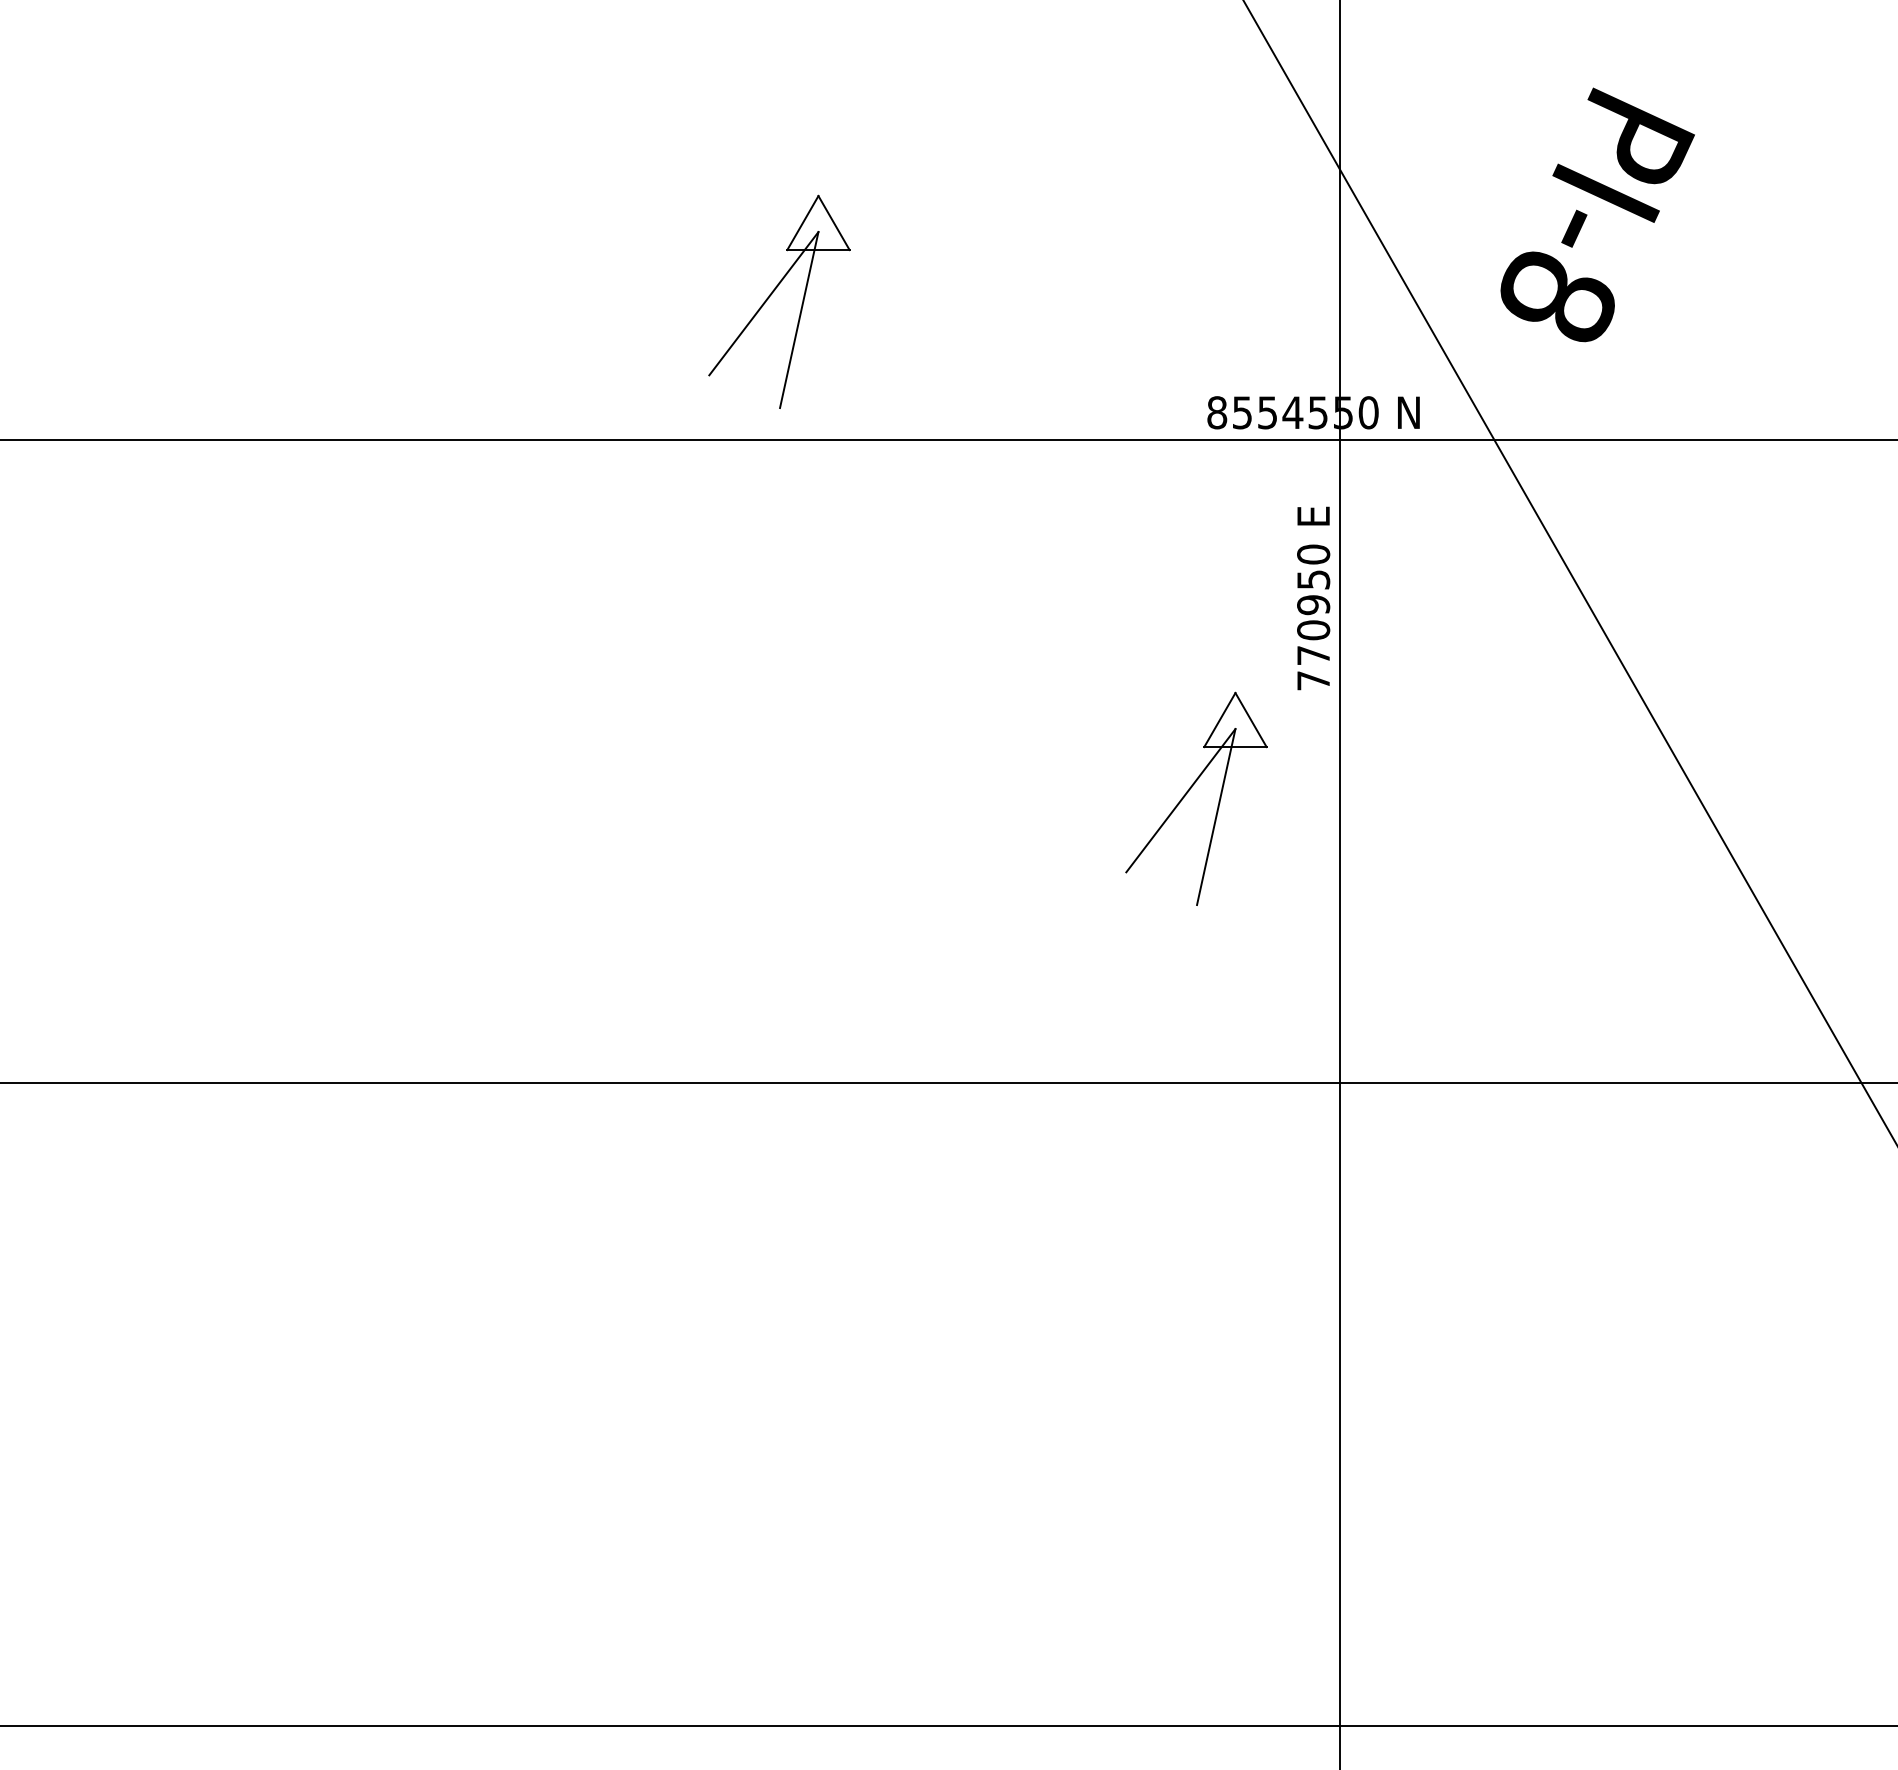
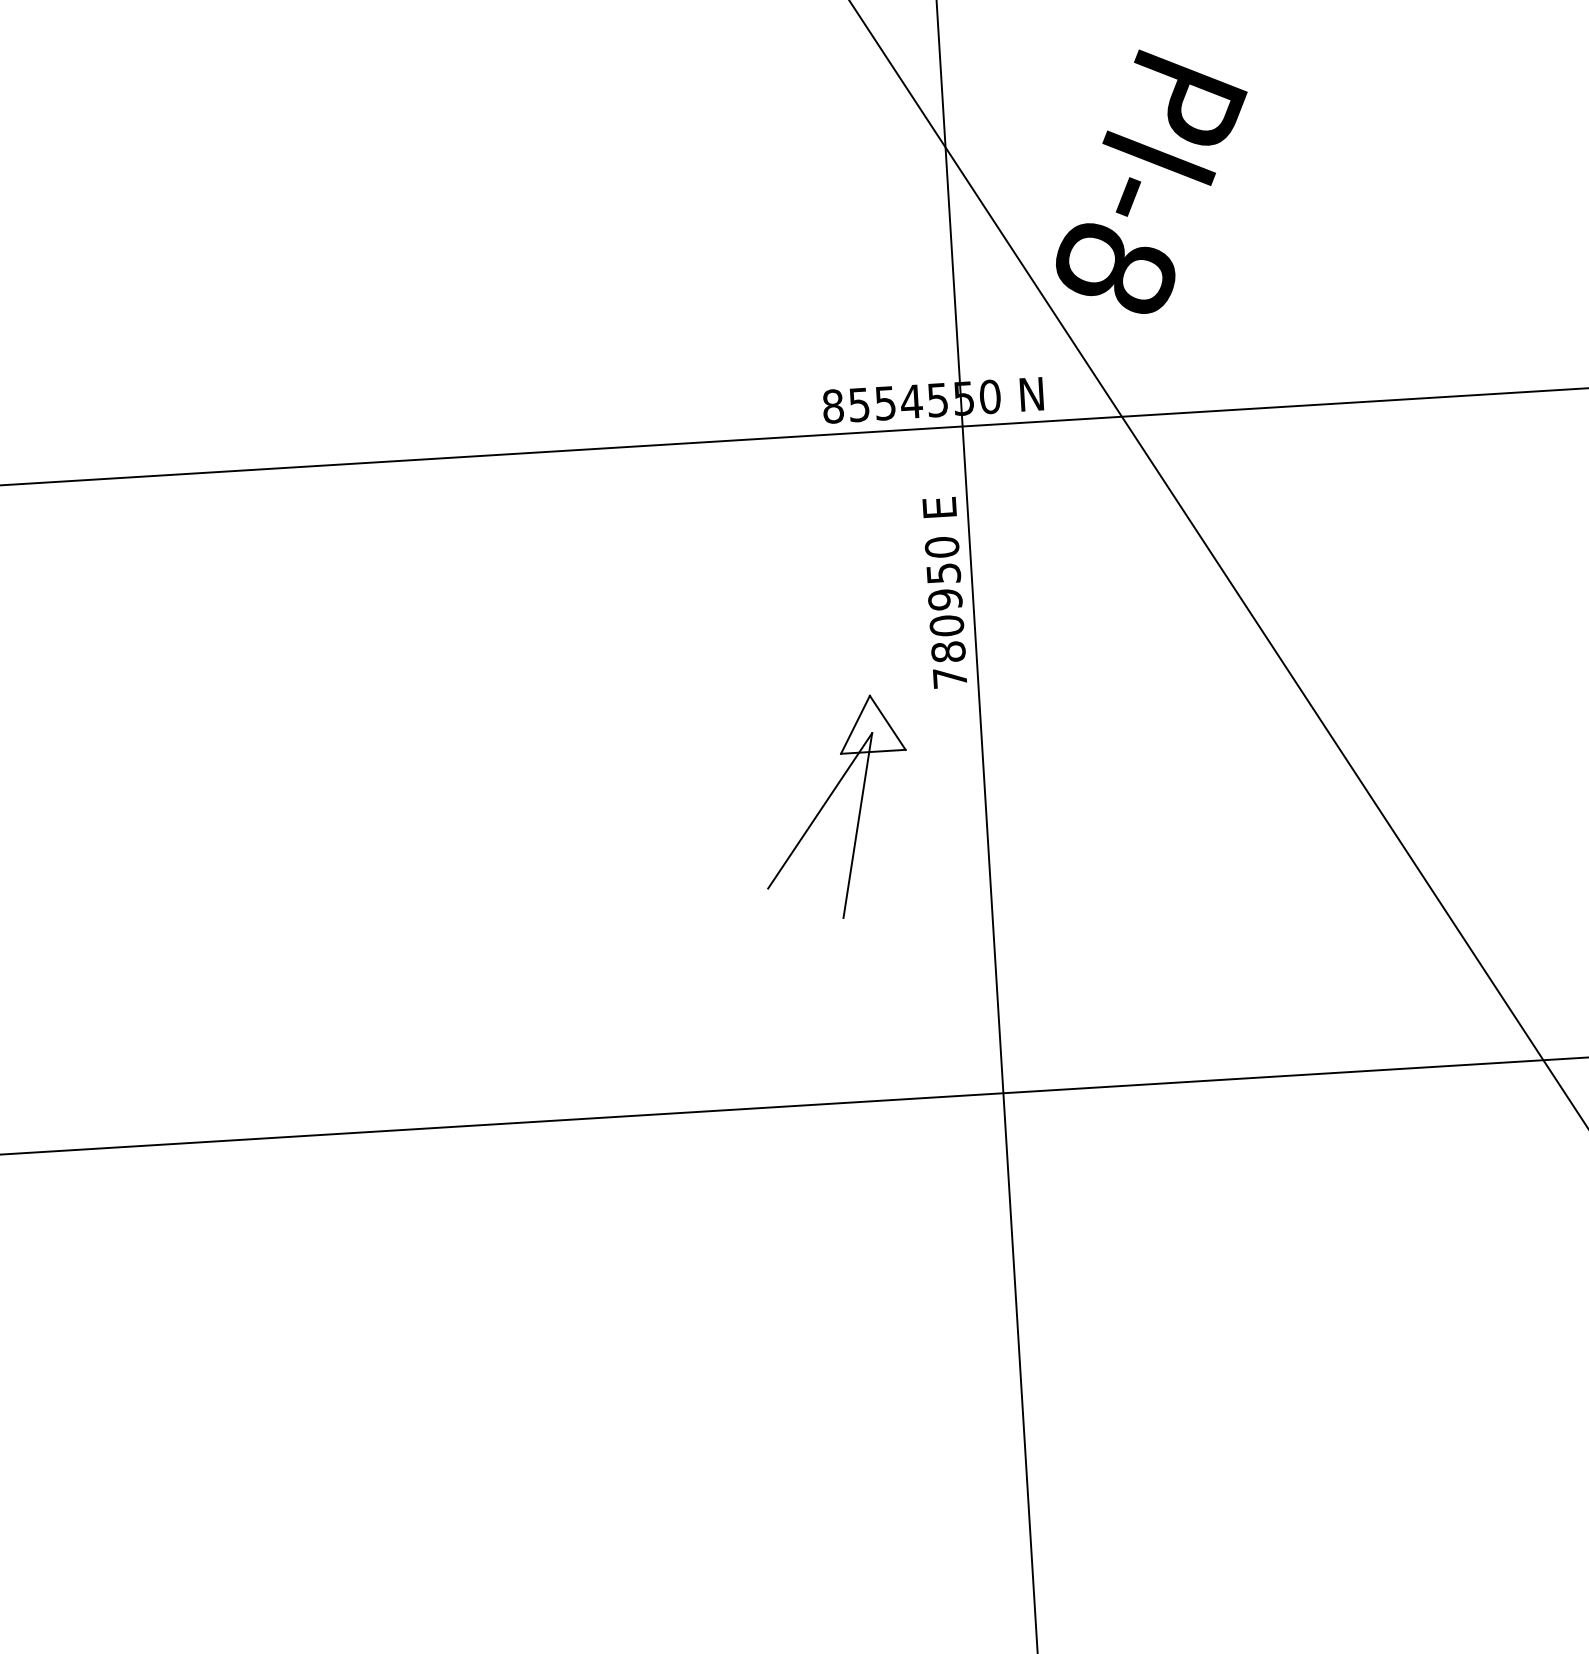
text: (1597, 214) -> (1151, 180), moved
part: (772, 294) -> (364, 312), removed
text: (1313, 655) -> (948, 651), 770950 -> 780950

